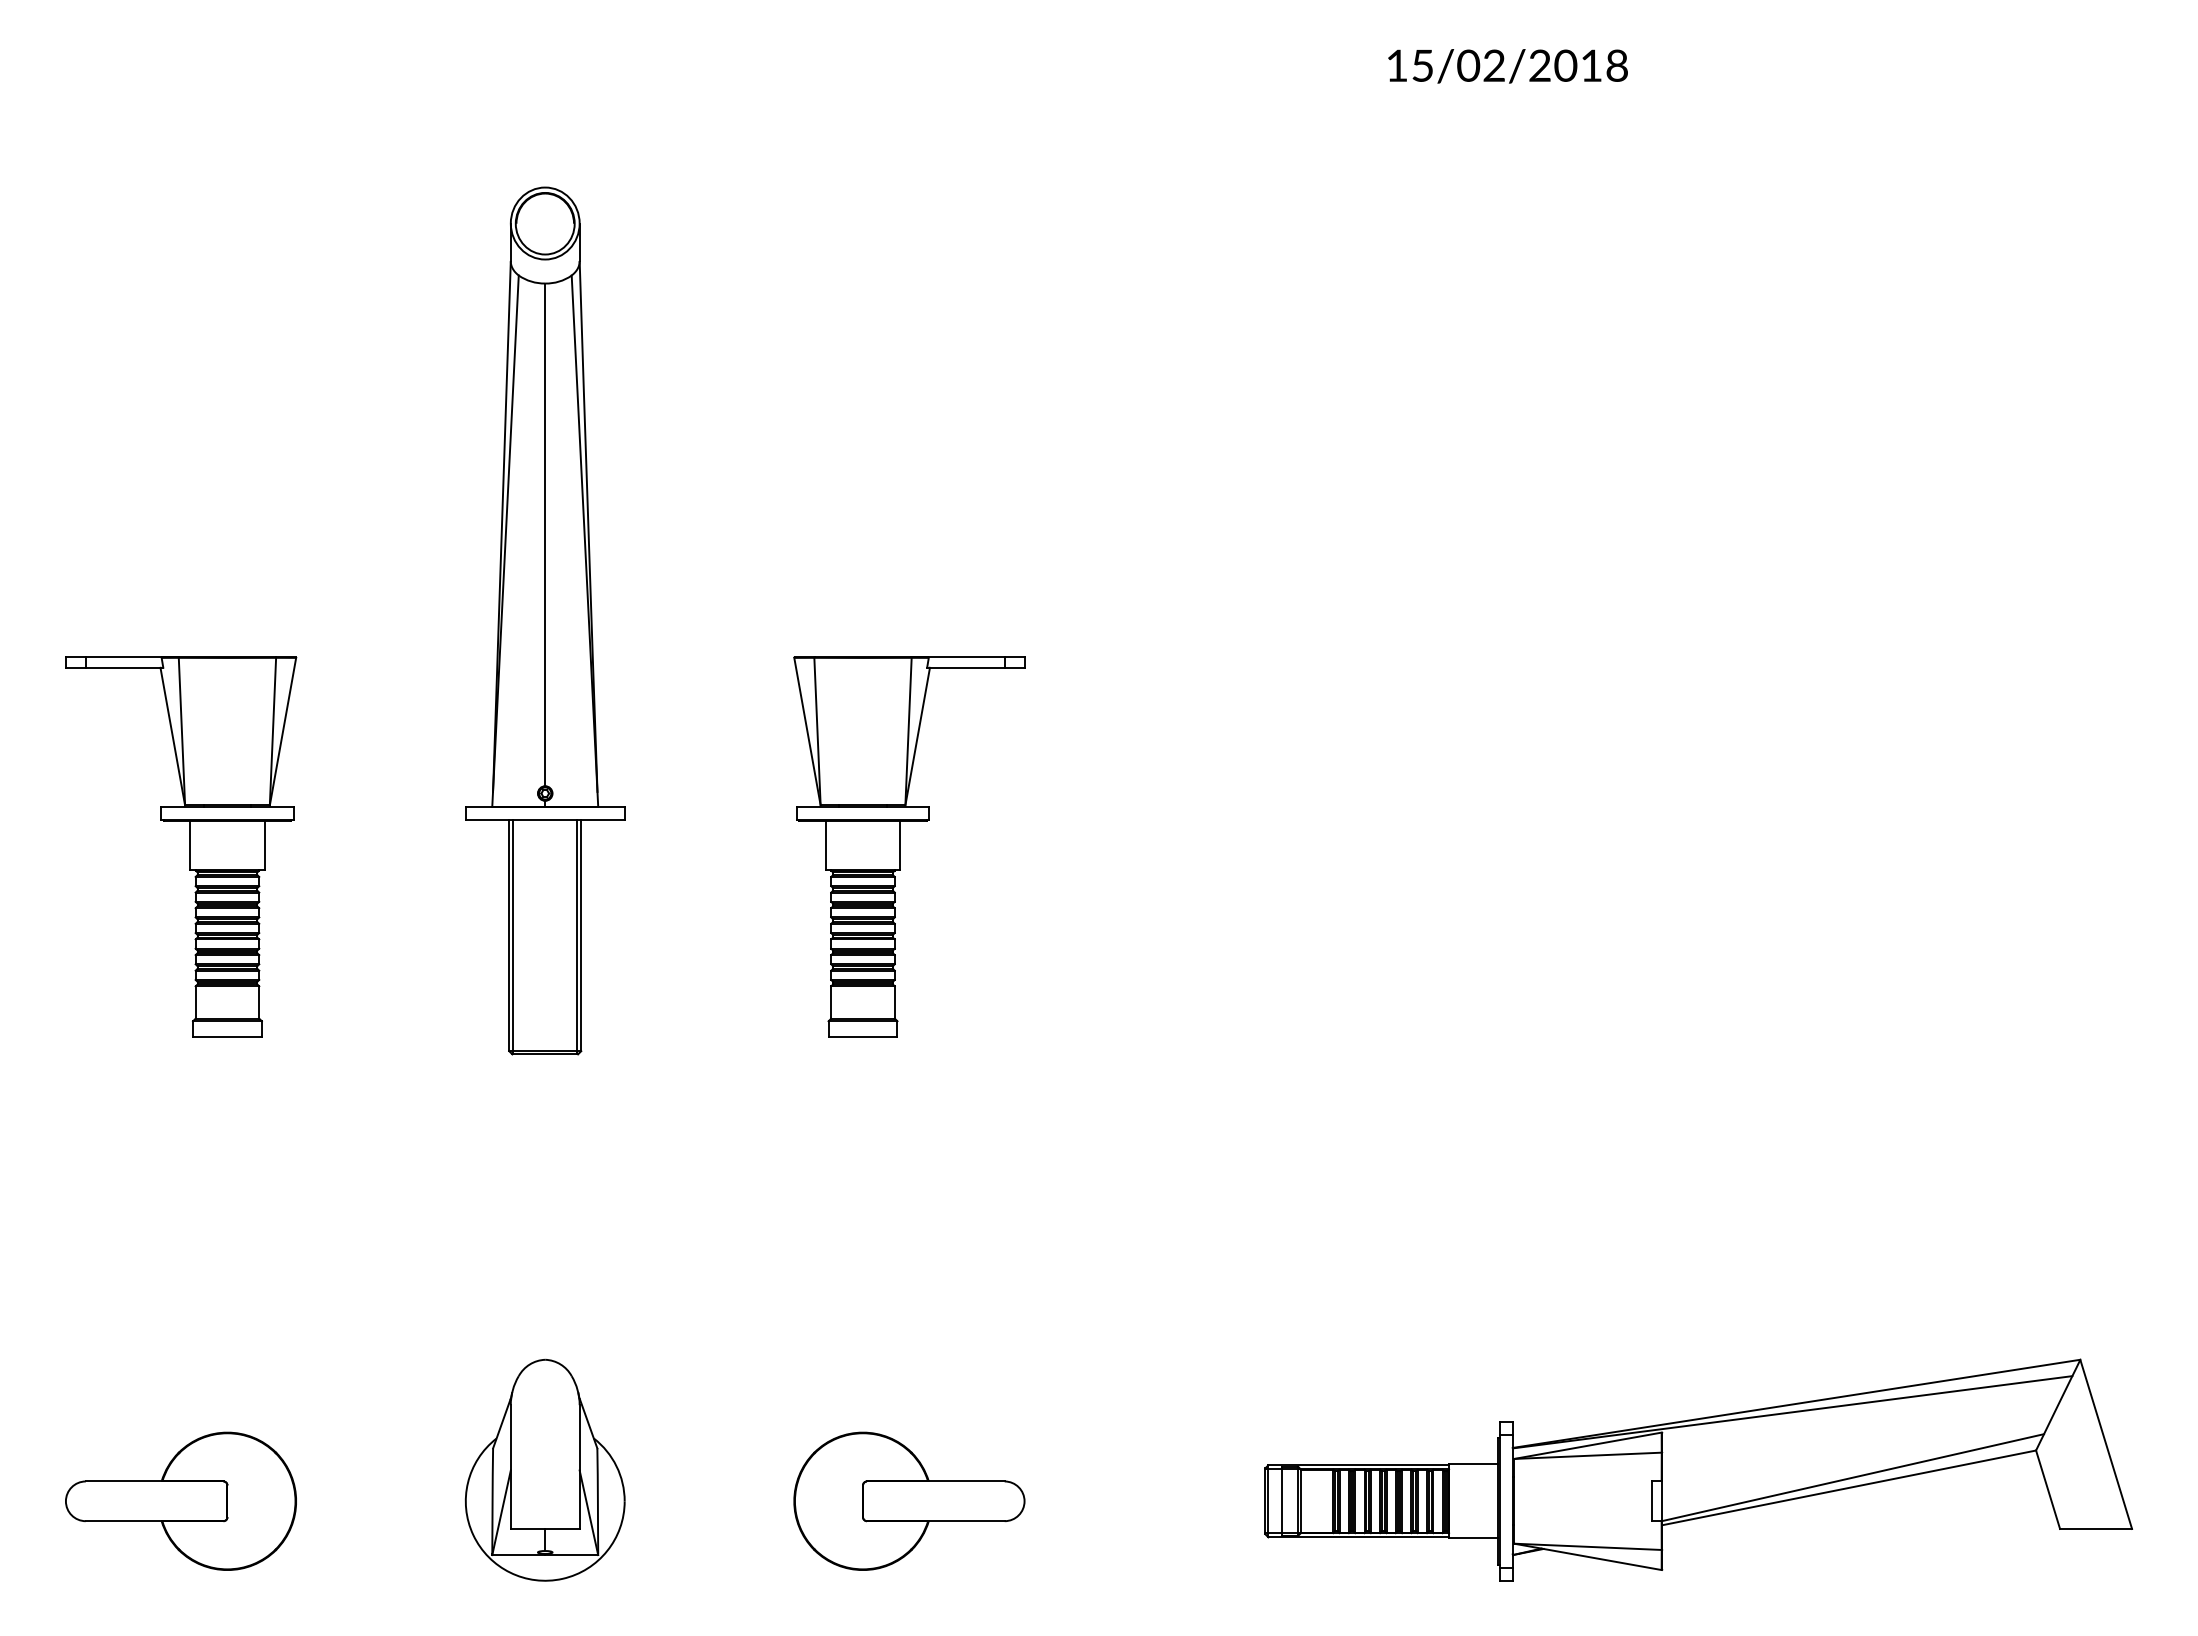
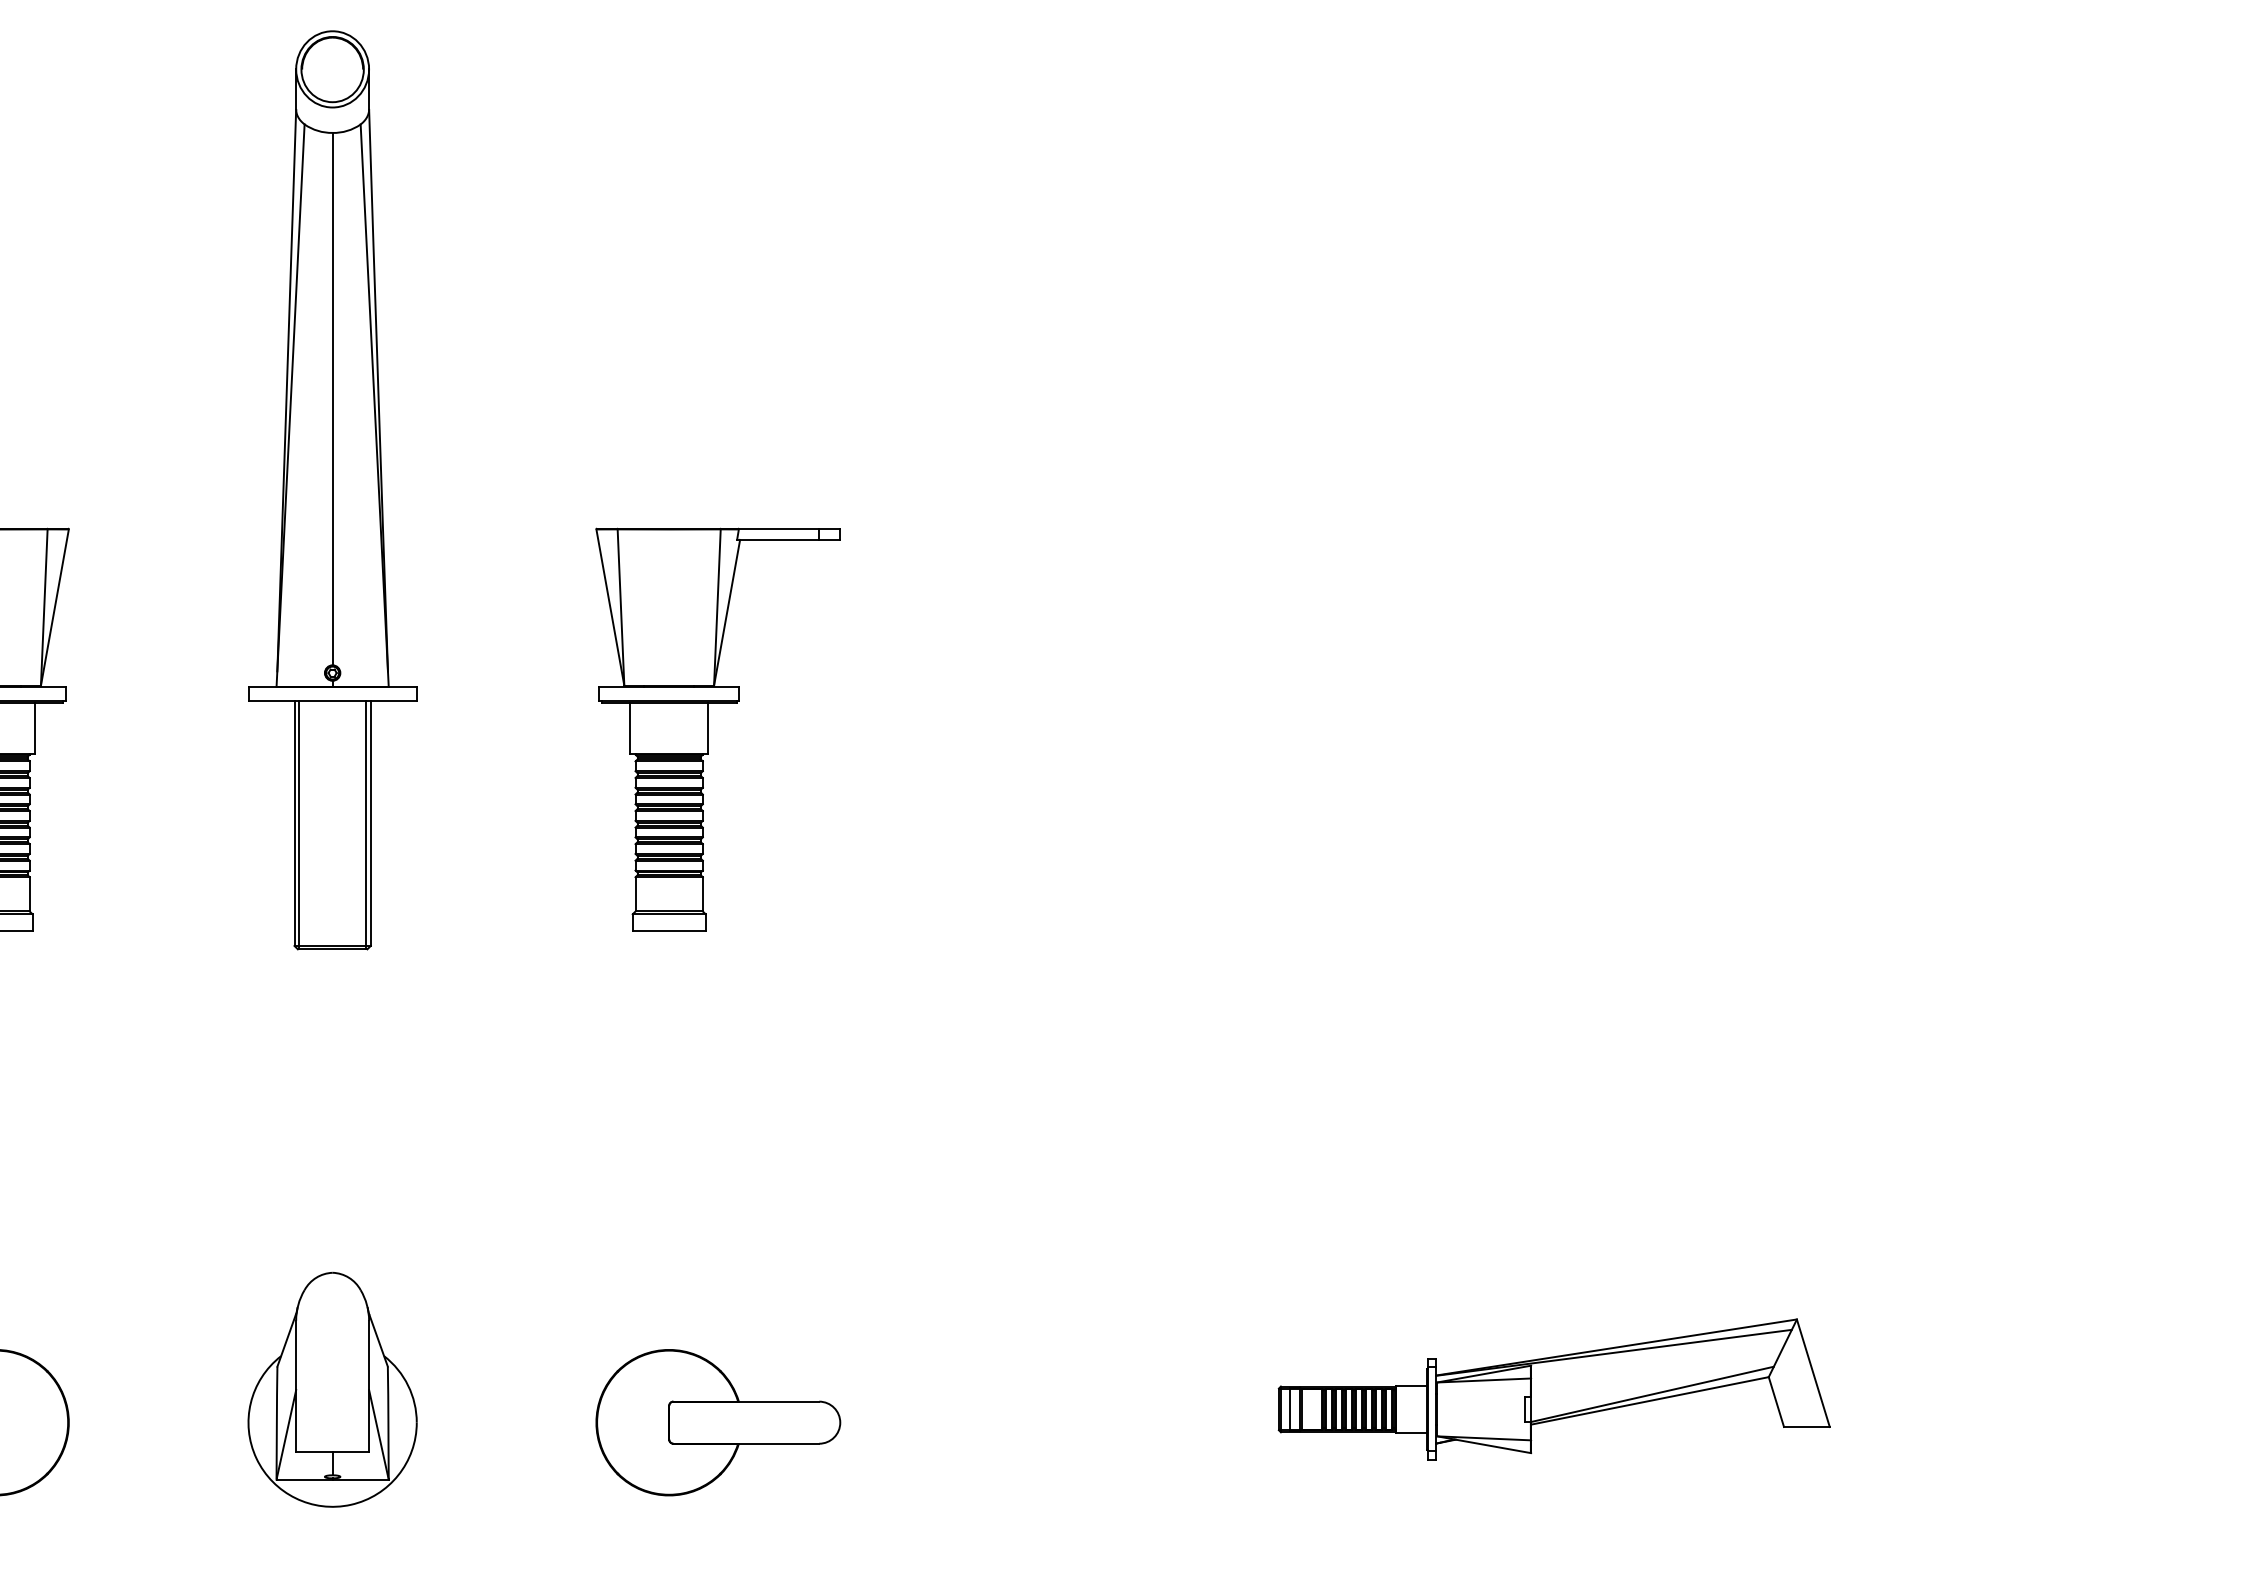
part: (1698, 1469) -> (1554, 1388), size x0.6

